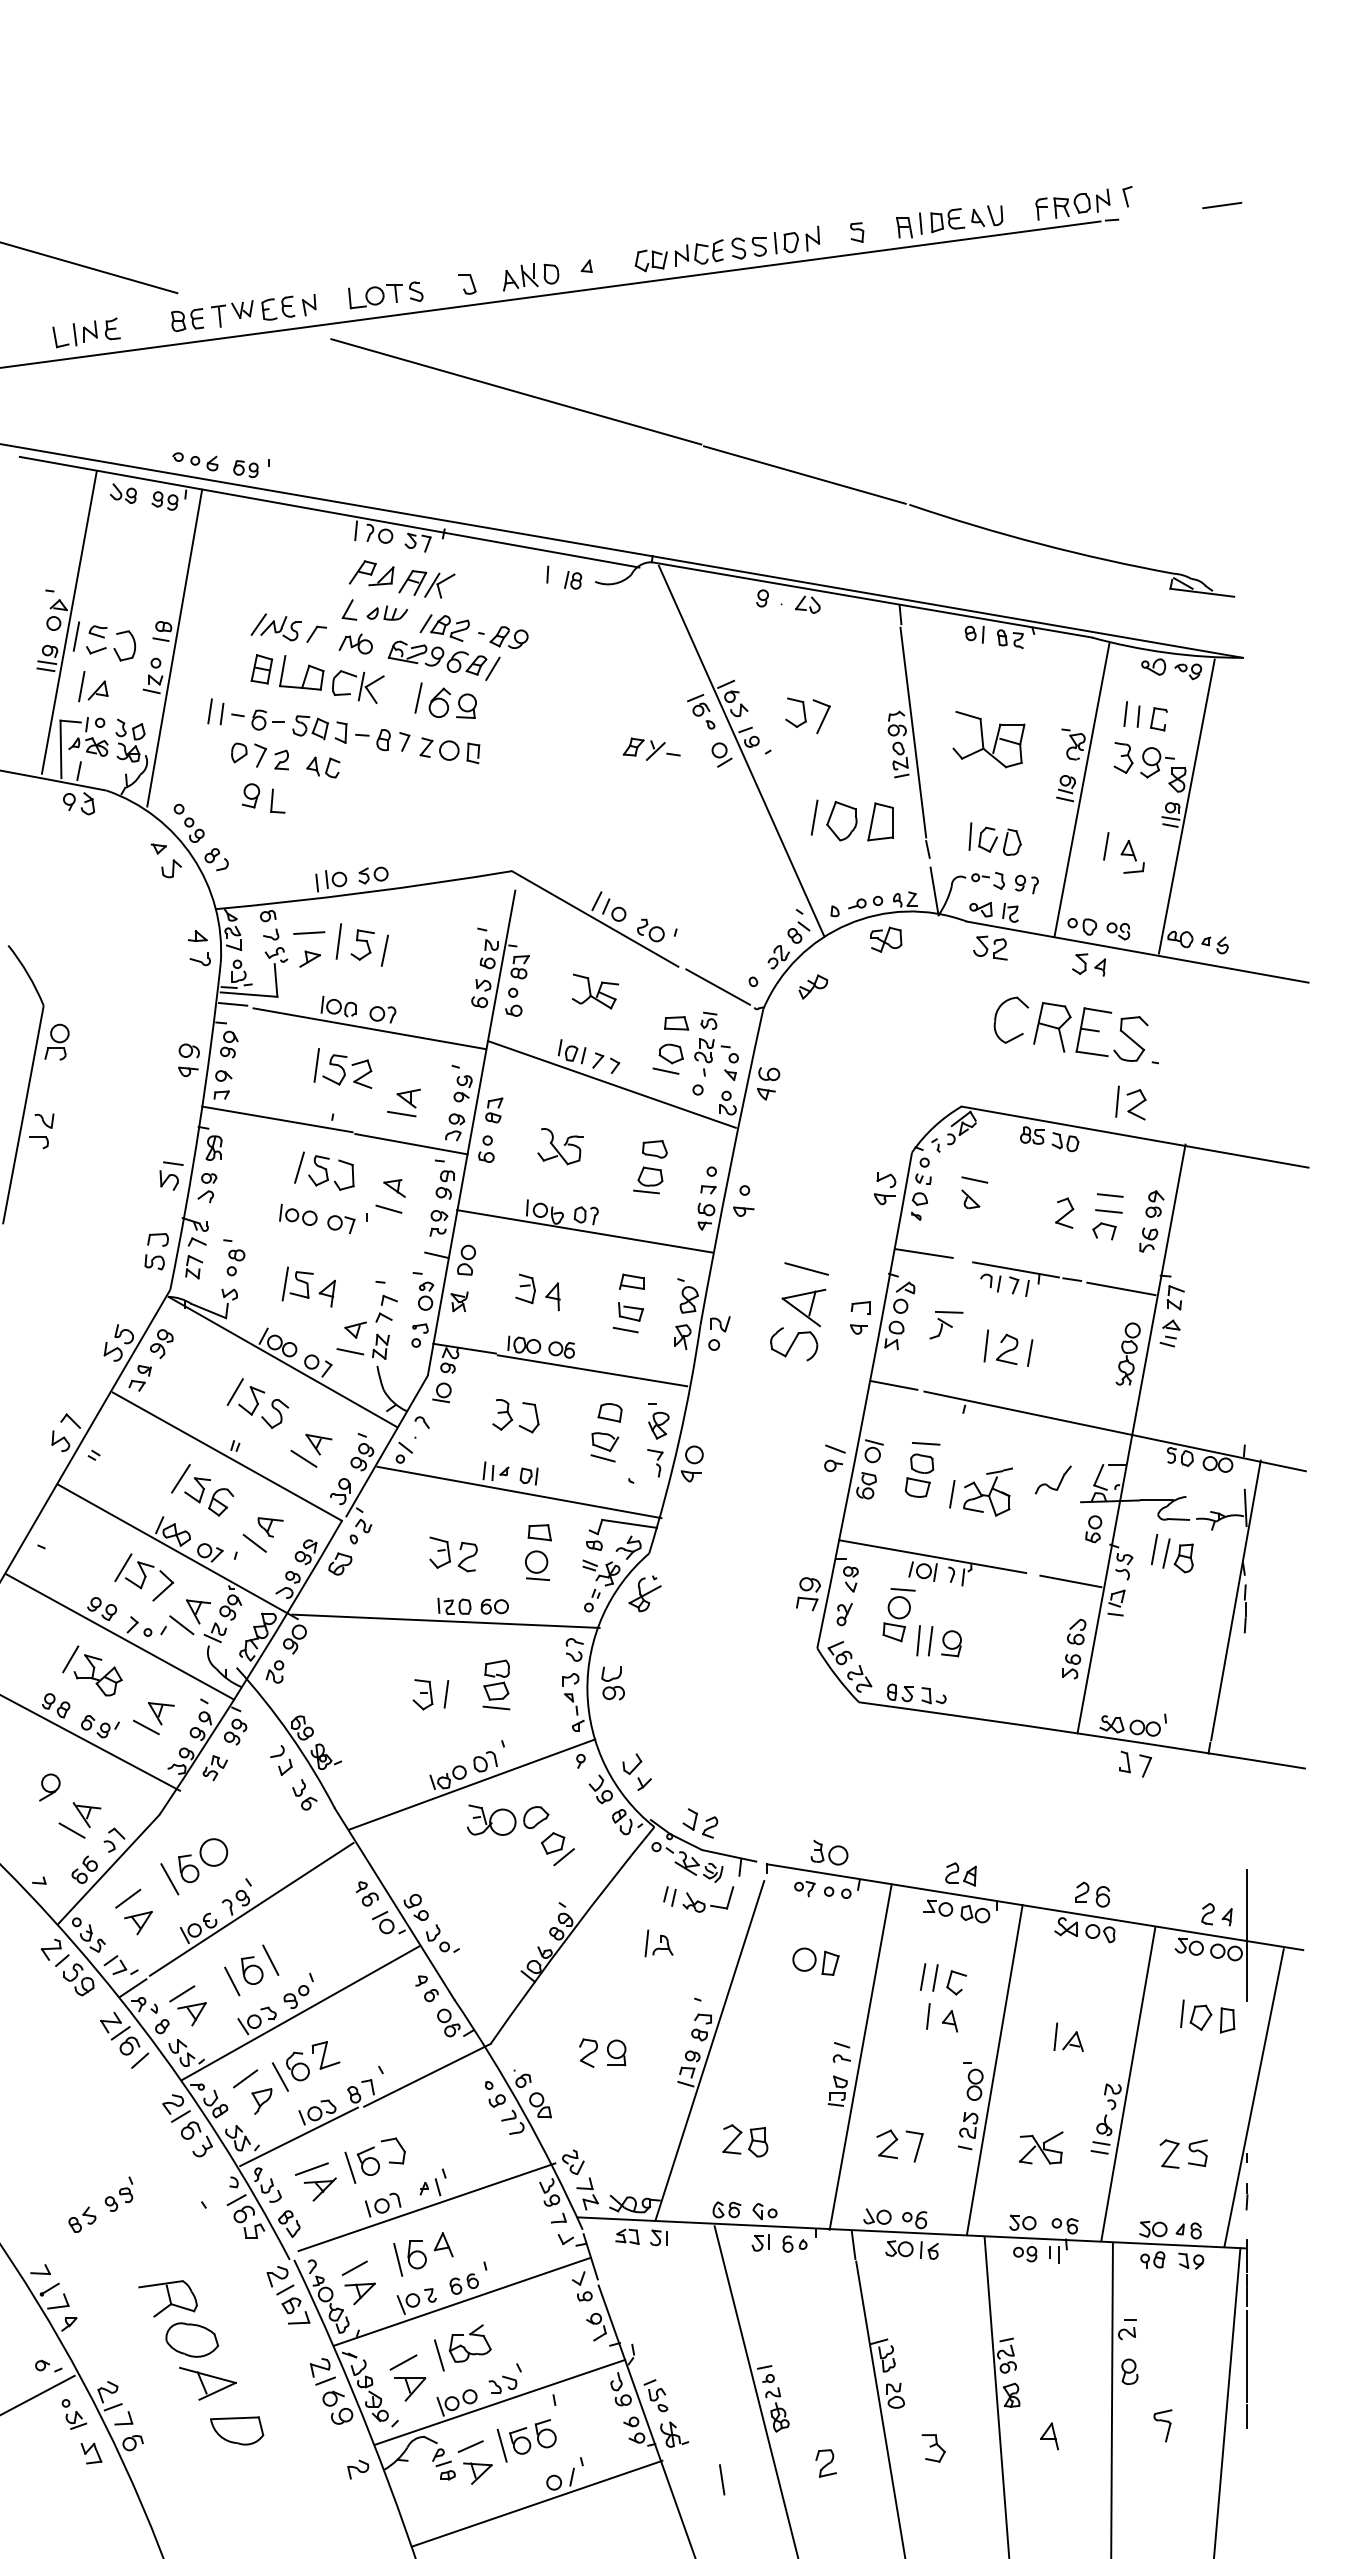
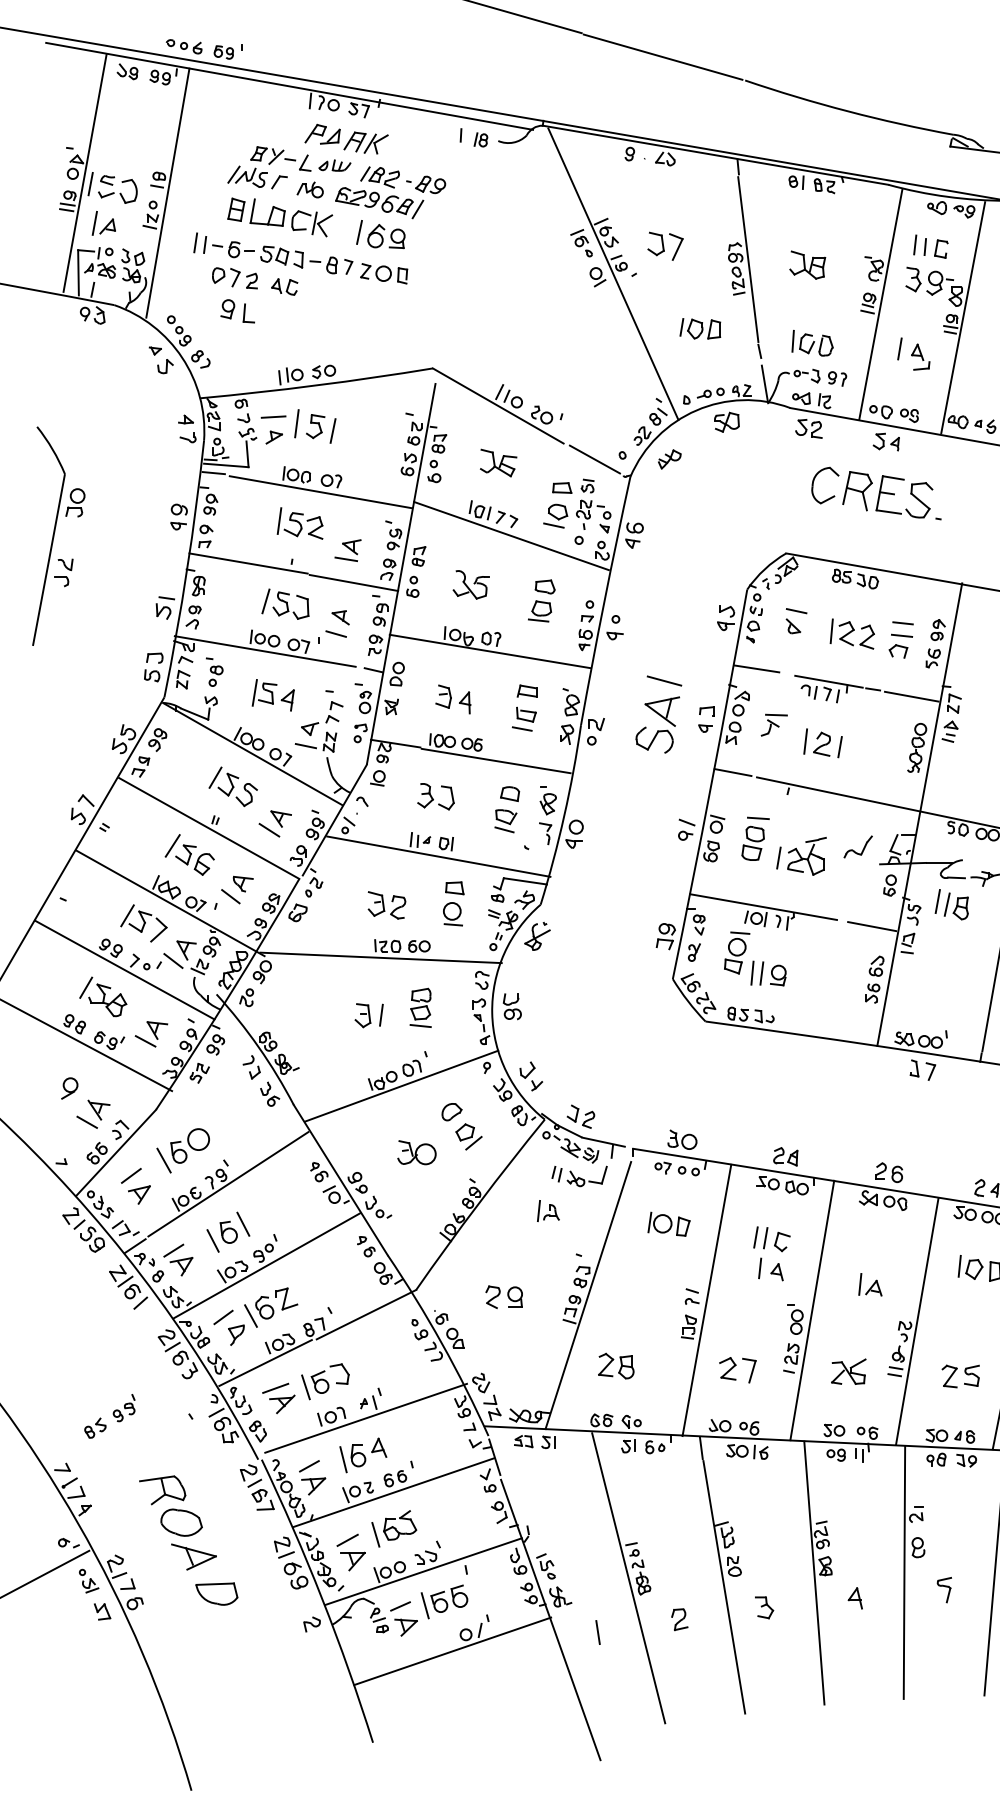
part: (988, 739) -> (807, 264), size x0.62
part: (651, 748) -> (273, 154), moved
part: (852, 820) -> (700, 328), size x0.62
part: (1130, 1102) -> (841, 631), moved
line: (298, 1230) -> (265, 650), added
part: (491, 1819) -> (416, 1152), moved
line: (787, 1957) -> (649, 1222), added

